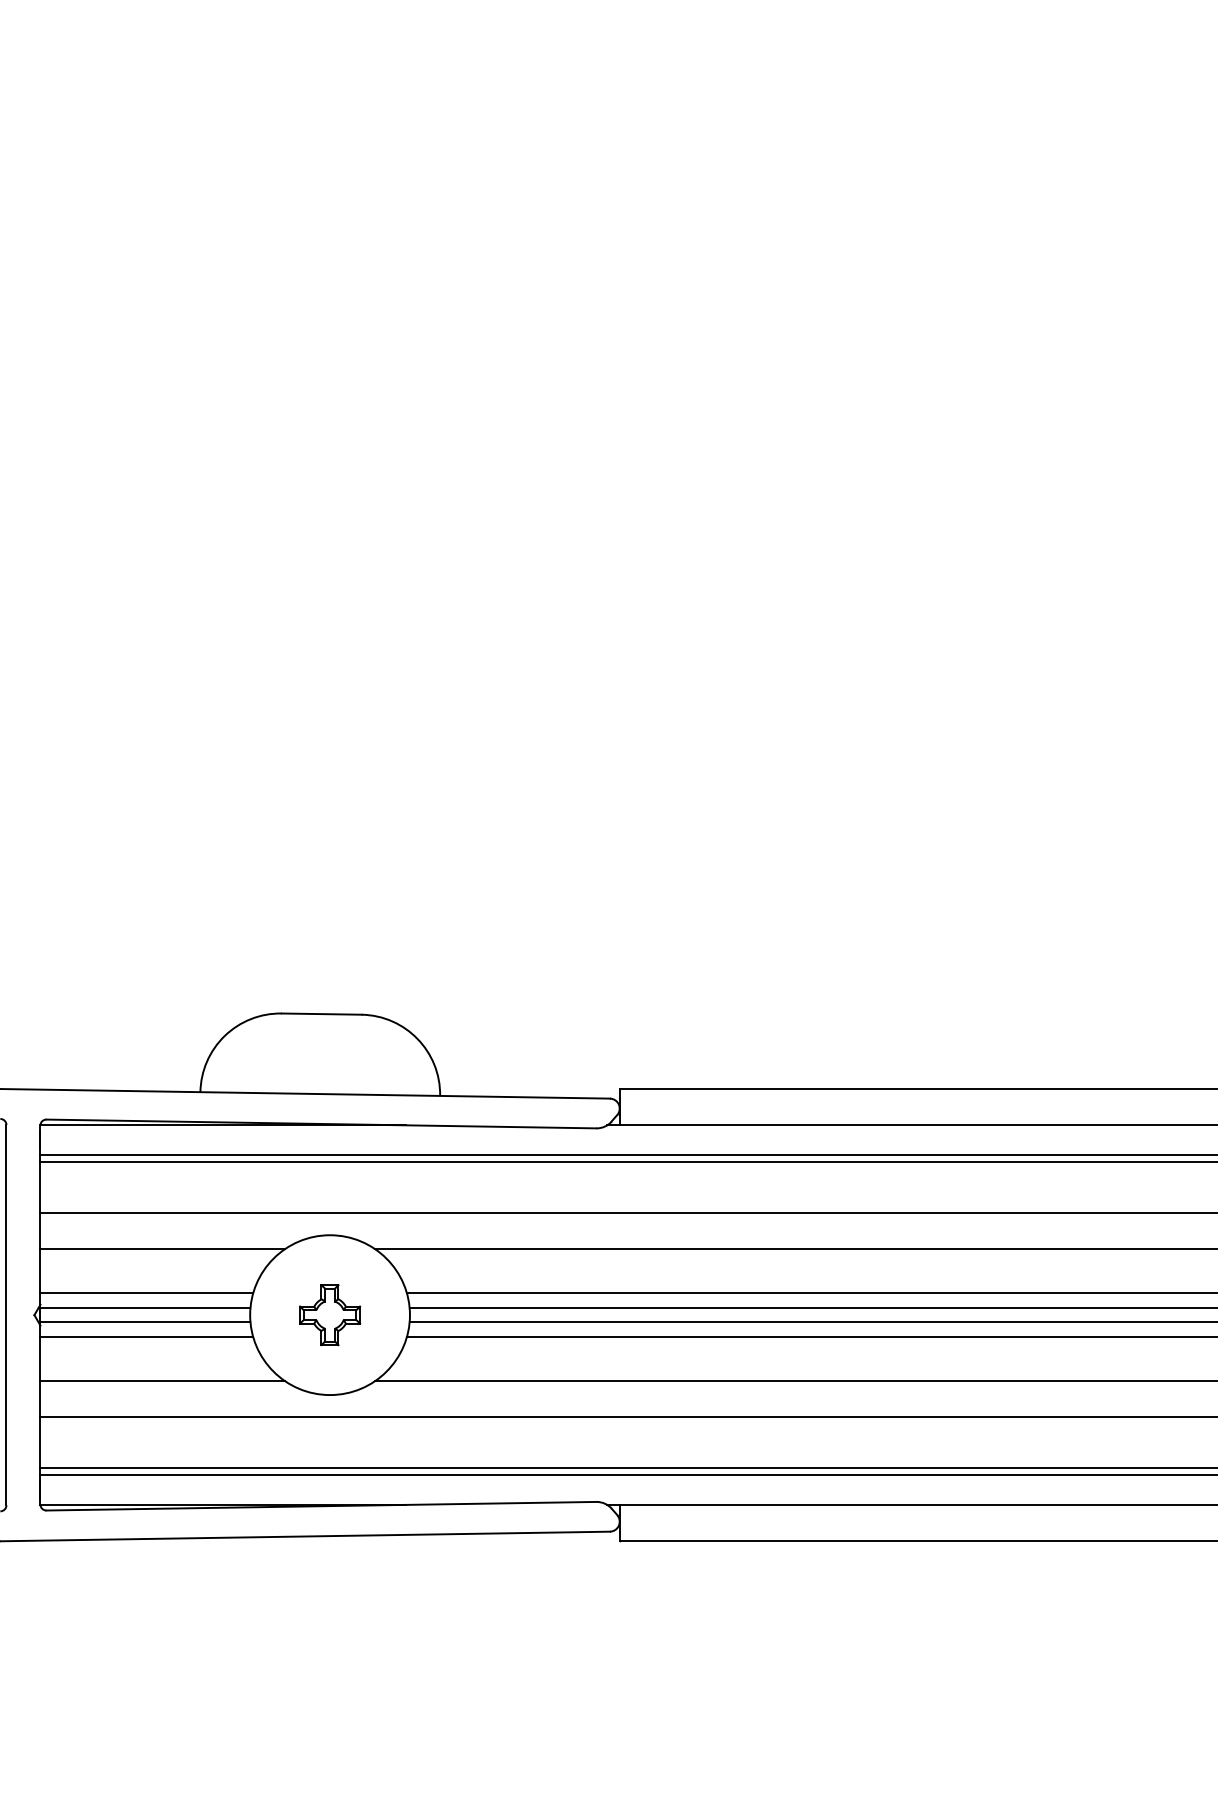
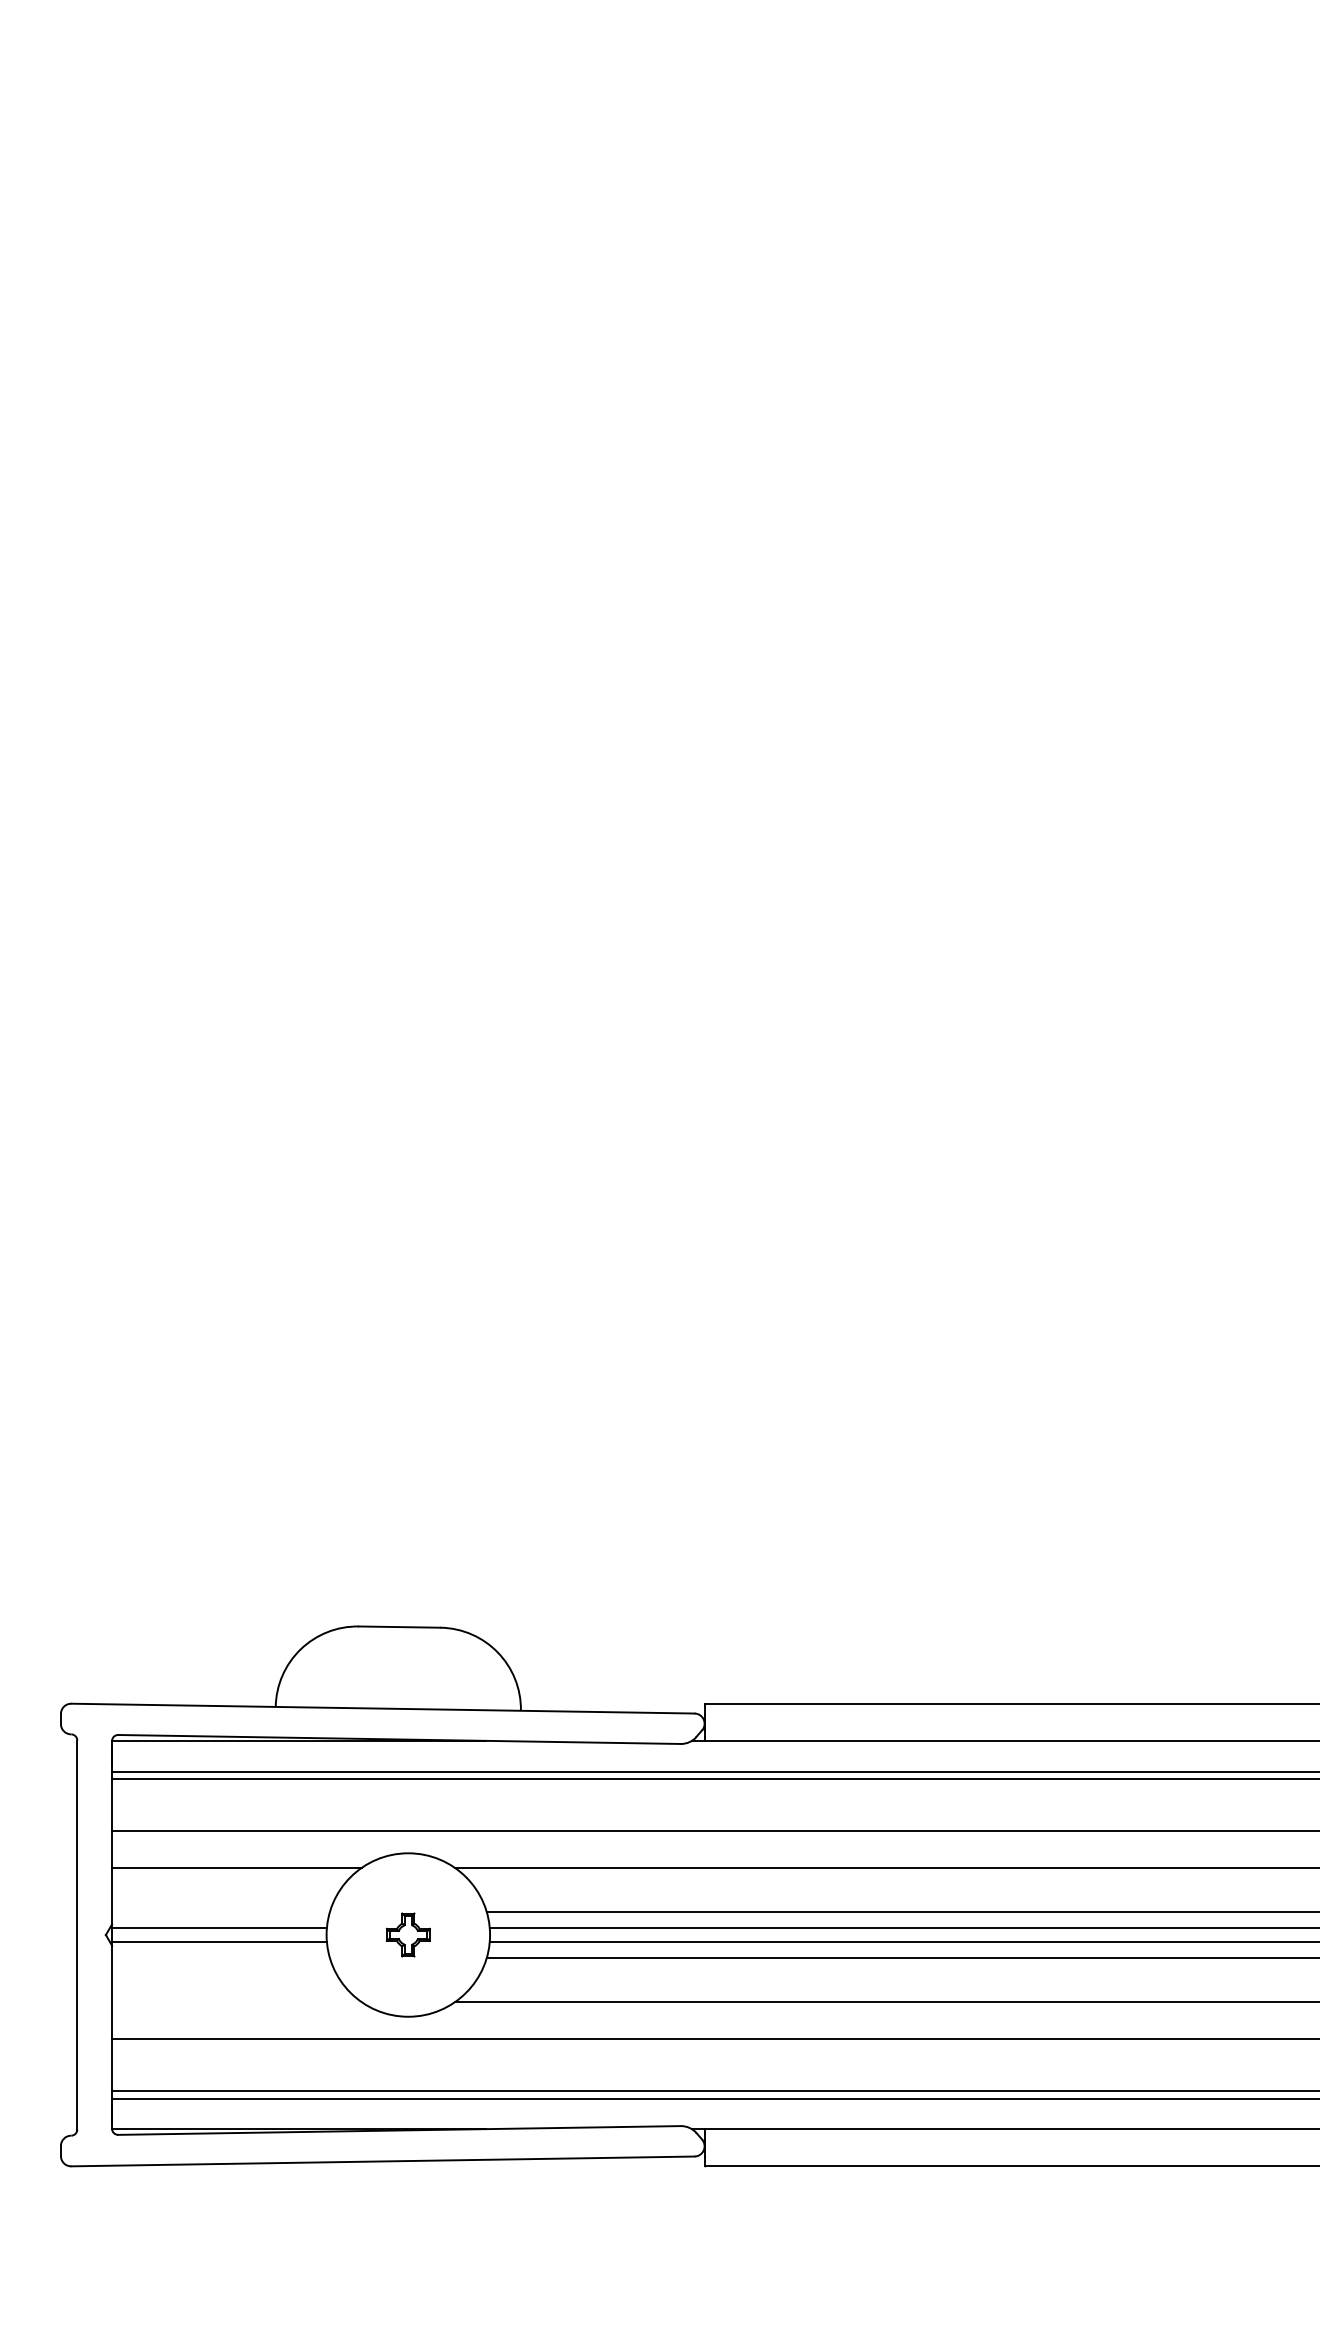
line: (146, 1293) -> (220, 1912), removed
part: (330, 1314) -> (408, 1934), size x0.7
line: (146, 1337) -> (220, 1957), removed
line: (163, 1381) -> (237, 2002), removed

